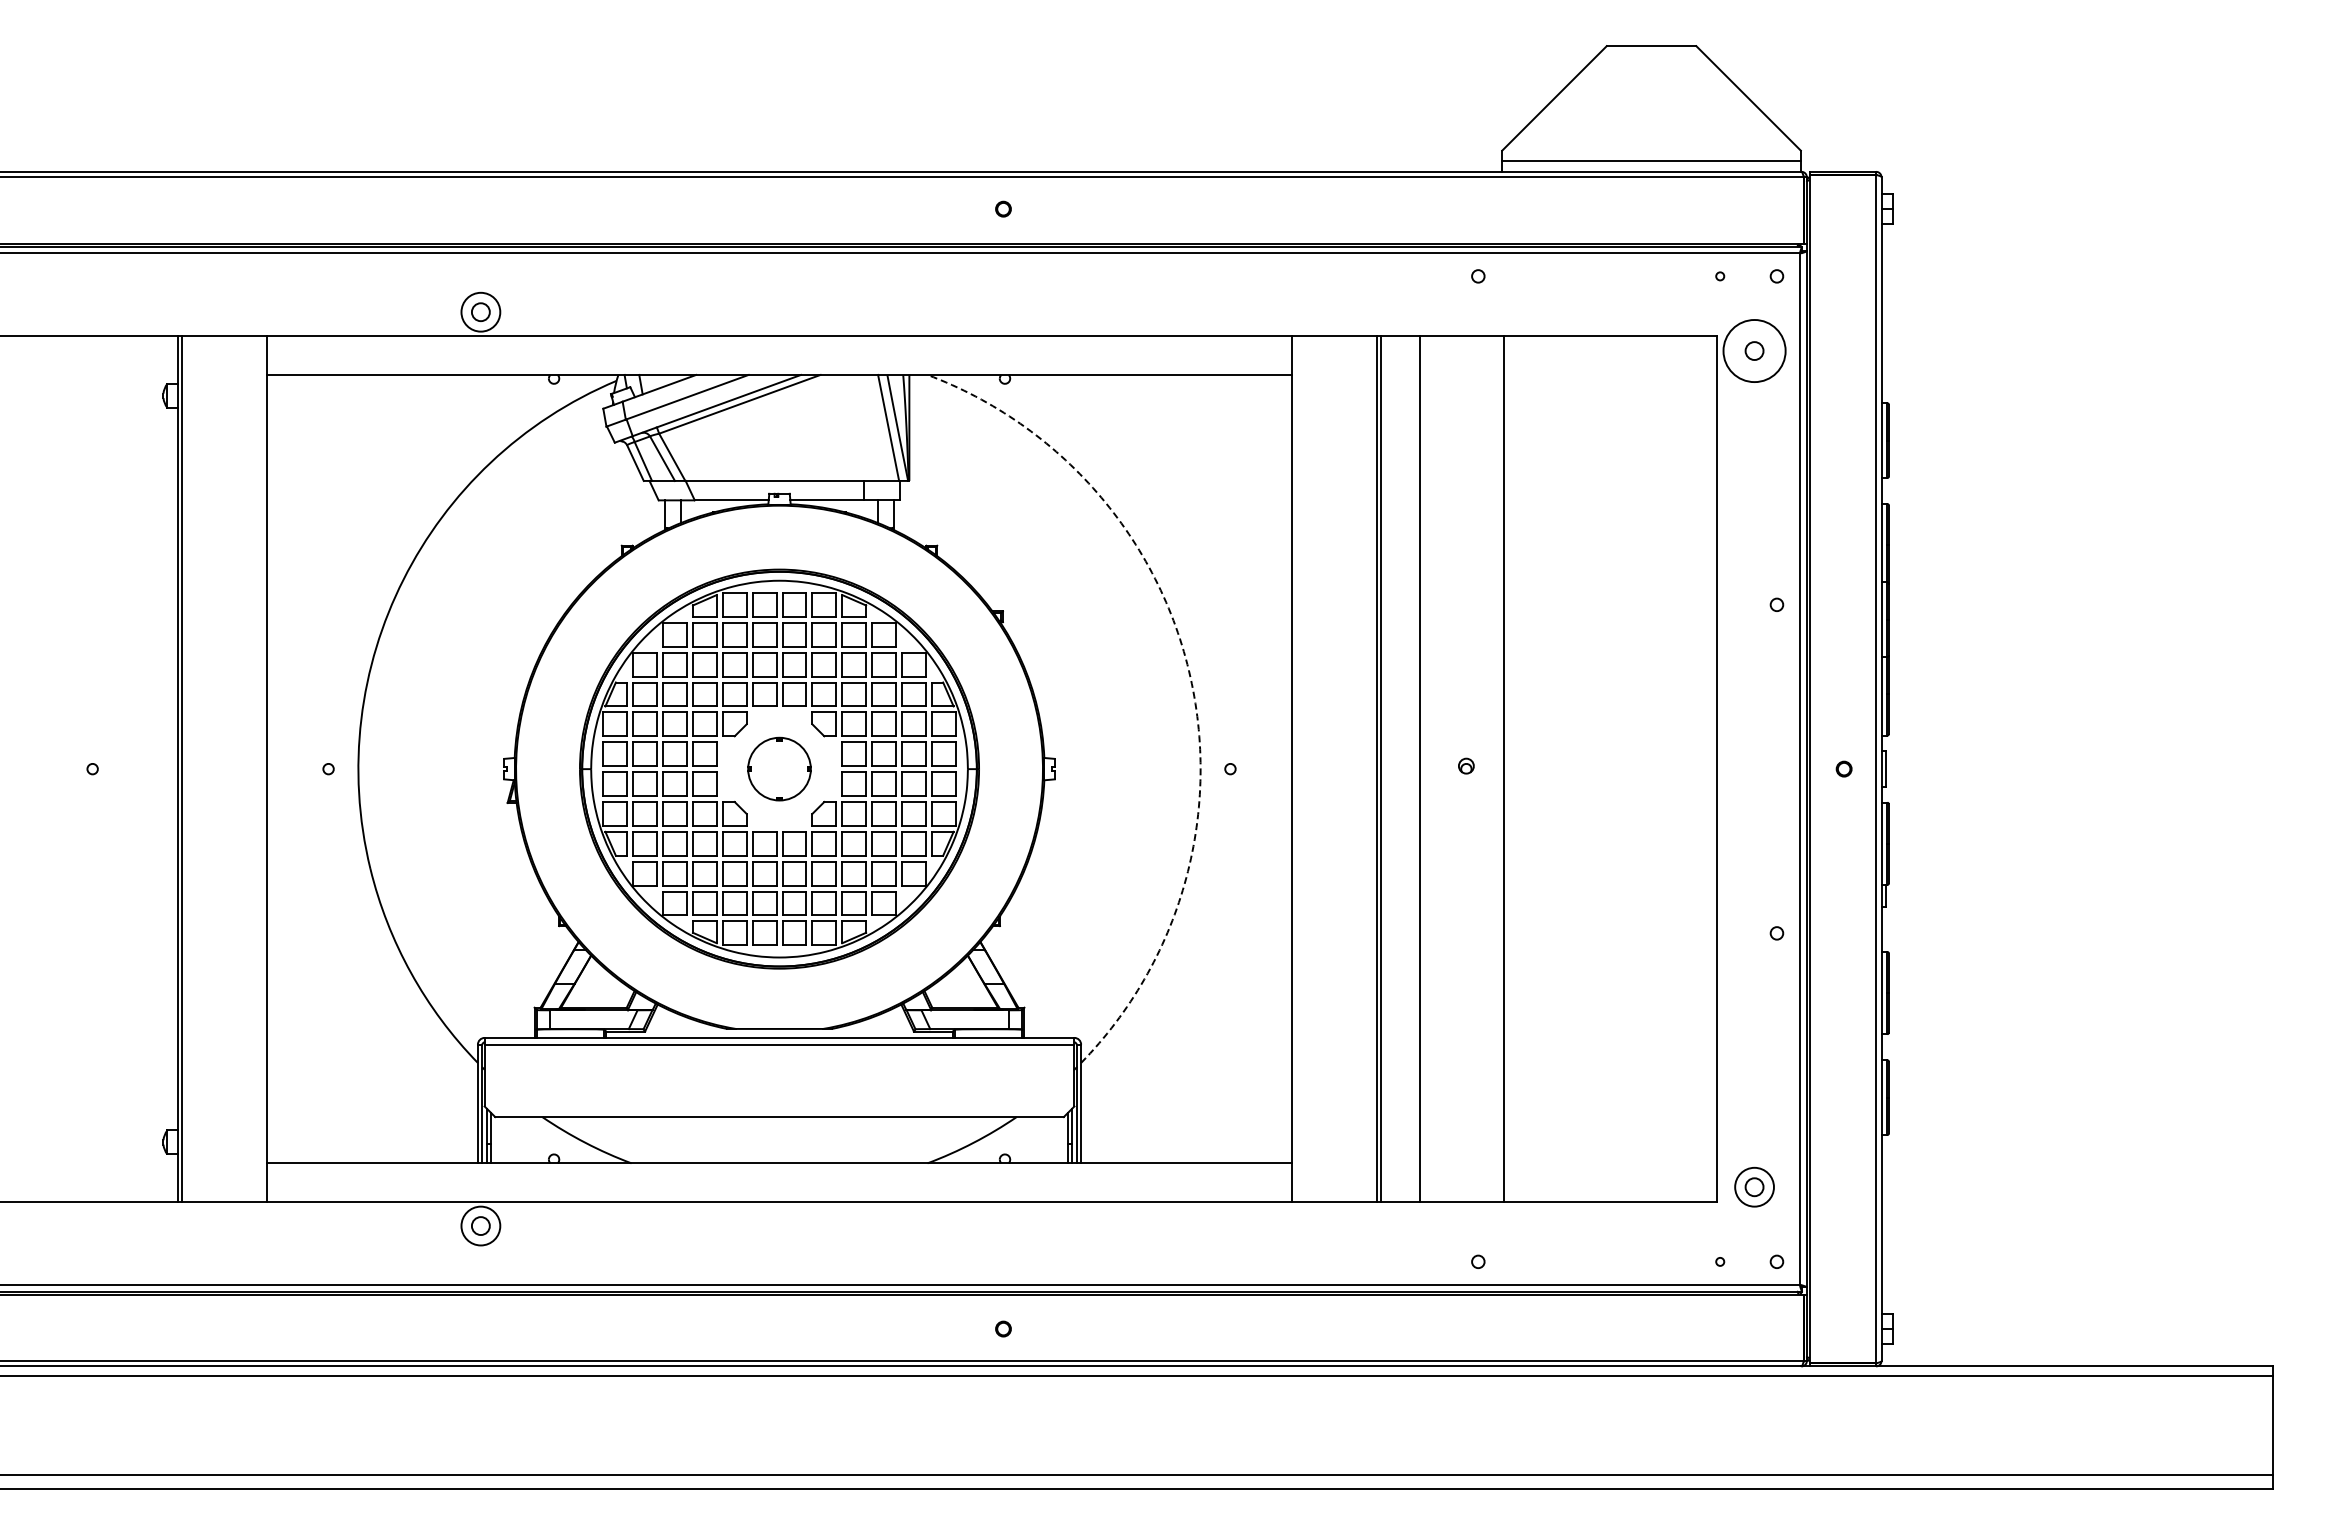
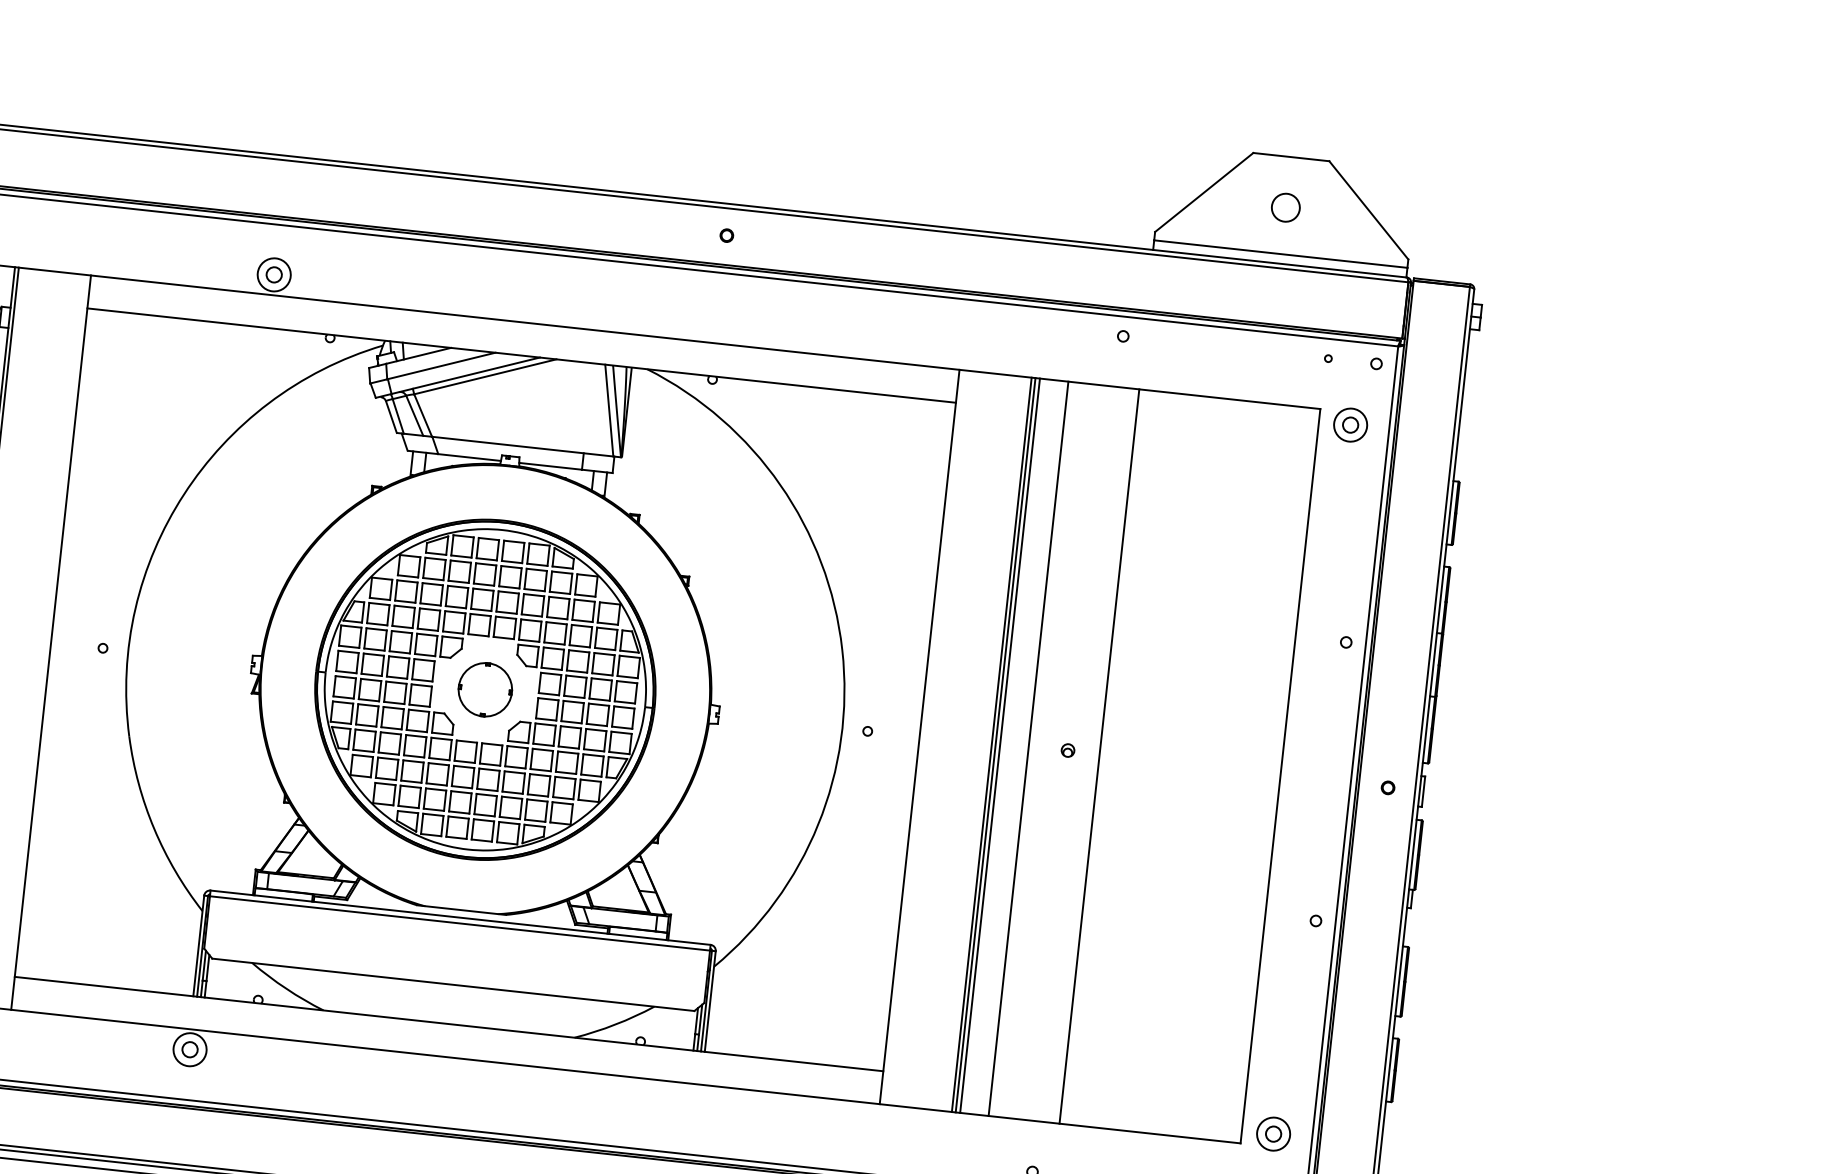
circle: (1651, 105) -> (1285, 207), added
circle: (1754, 350) -> (1350, 424), size x0.62
arc: (1190, 677) -> (842, 649), dashed -> solid
line: (1386, 769) -> (999, 746), added

